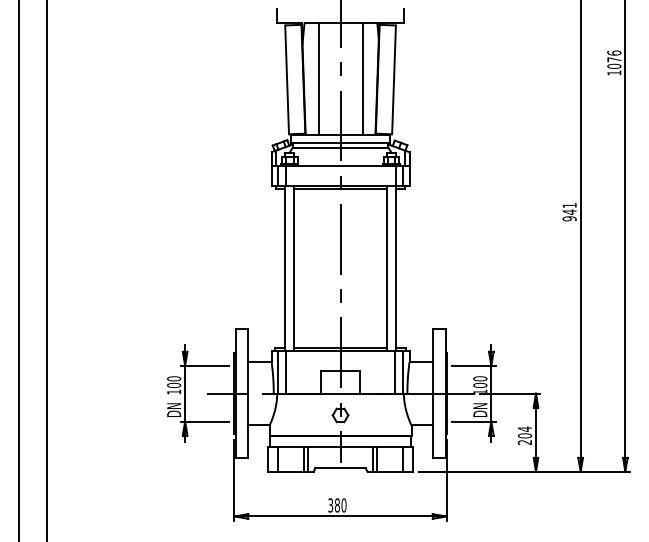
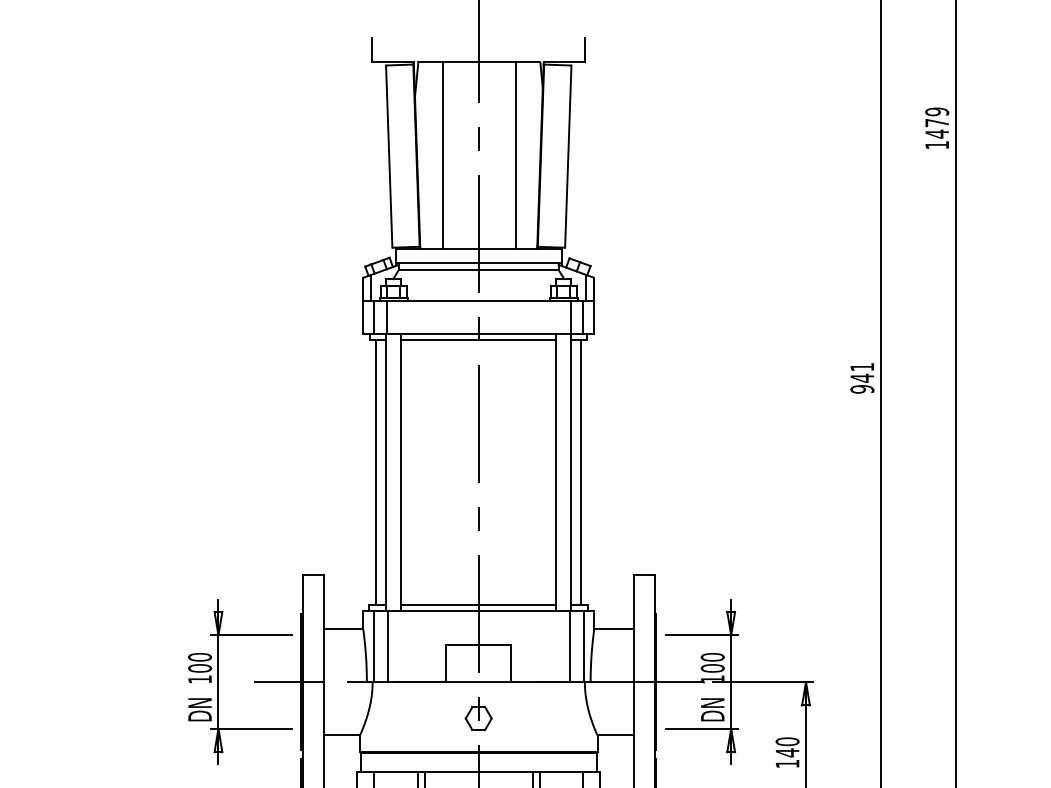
text: (614, 59) -> (937, 122), 1076 -> 1479
line: (279, 268) -> (376, 472), added
line: (401, 268) -> (580, 472), added
text: (524, 435) -> (786, 752), 204 -> 140

